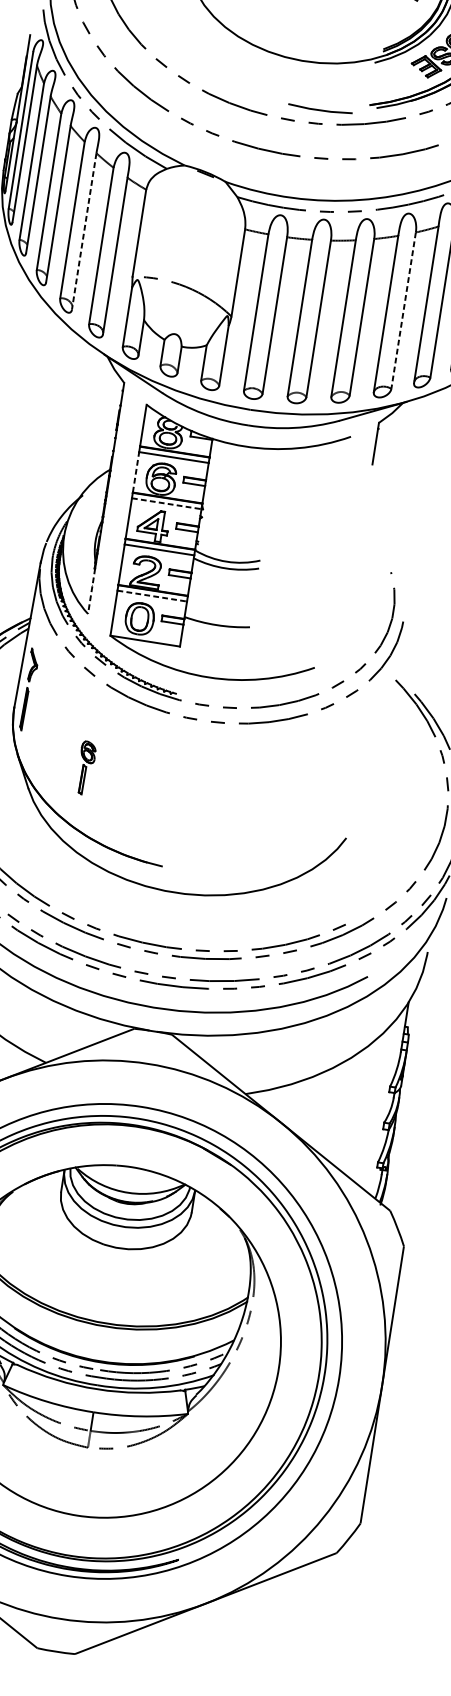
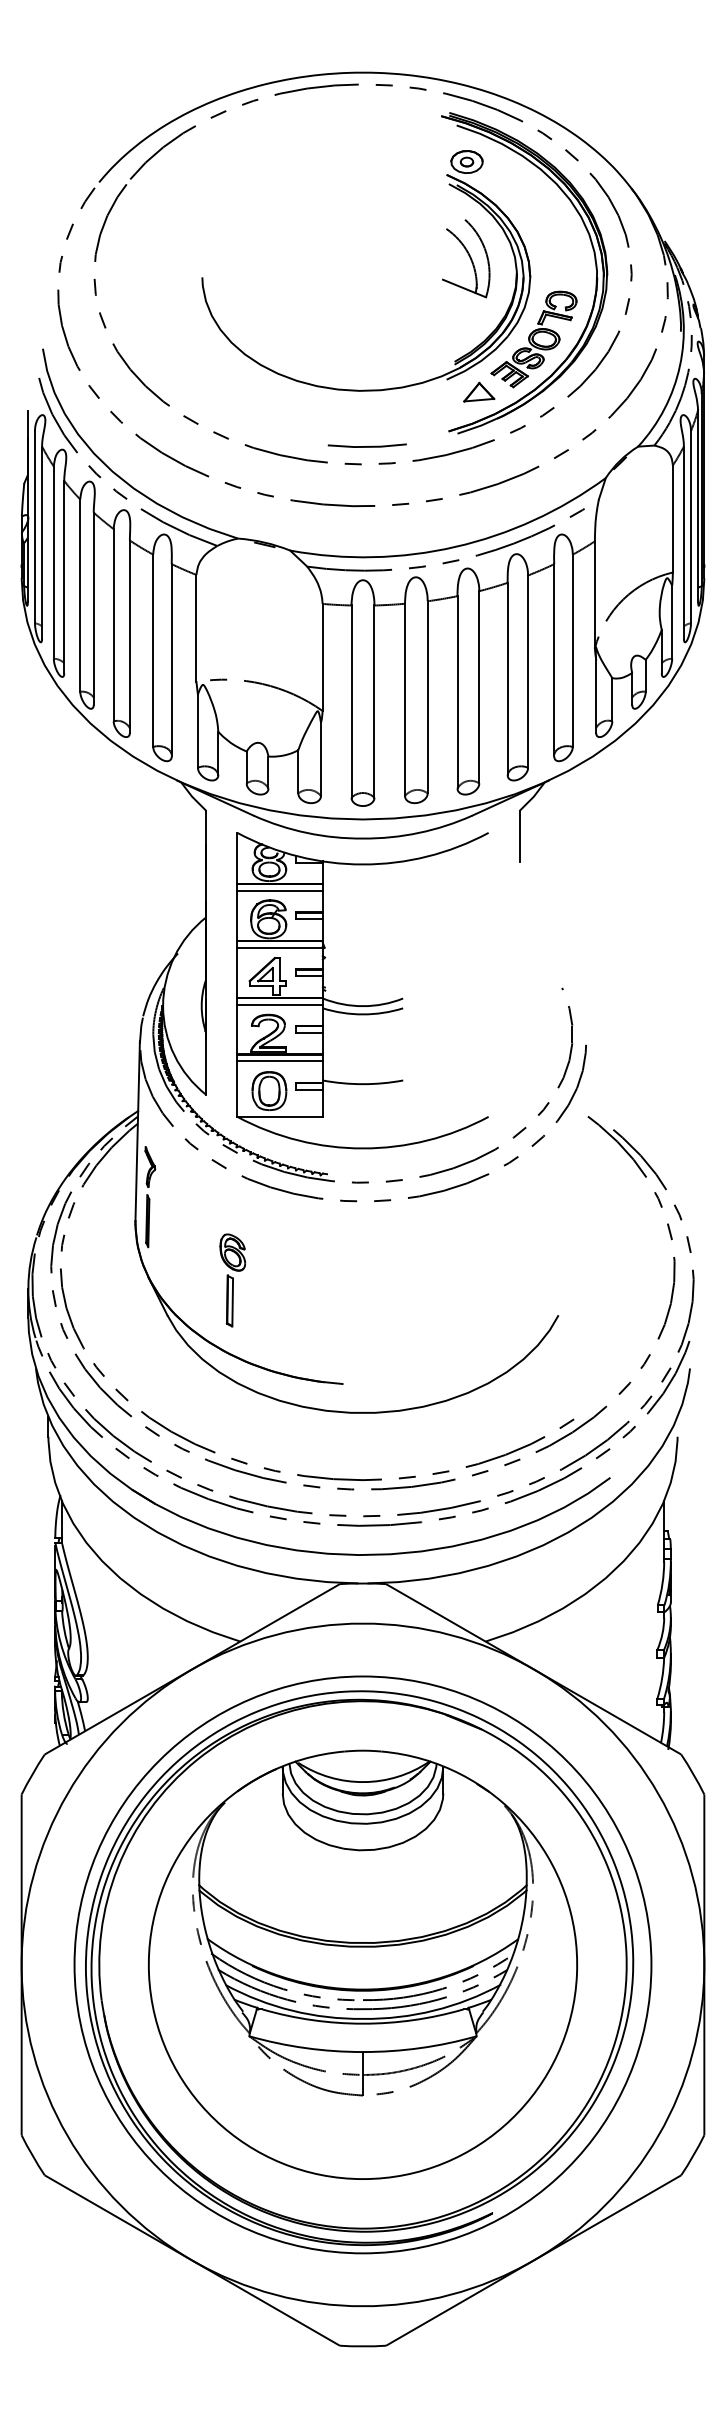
part: (399, 76) -> (479, 391), added
line: (319, 109) -> (366, 446), moved
line: (83, 232) -> (129, 637), dashed -> solid
line: (403, 311) -> (528, 672), dashed -> solid
line: (136, 471) -> (237, 915), dashed -> solid
line: (167, 503) -> (280, 947), dashed -> solid
line: (91, 591) -> (206, 1067), dashed -> solid
line: (152, 596) -> (280, 1061), dashed -> solid
part: (85, 768) -> (232, 1280), size x1.43

